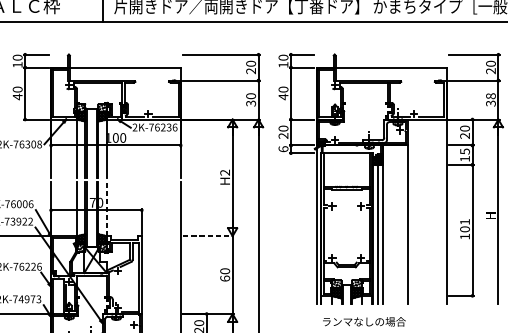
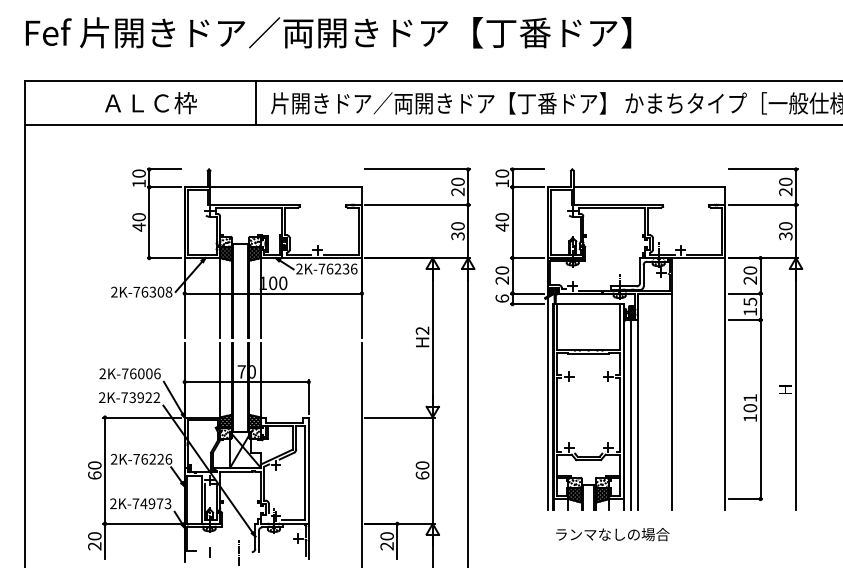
text: (490, 96) -> (785, 226), 38 -> 30
line: (106, 209) -> (260, 380), dashed -> solid
line: (209, 236) -> (400, 417), dashed -> solid

